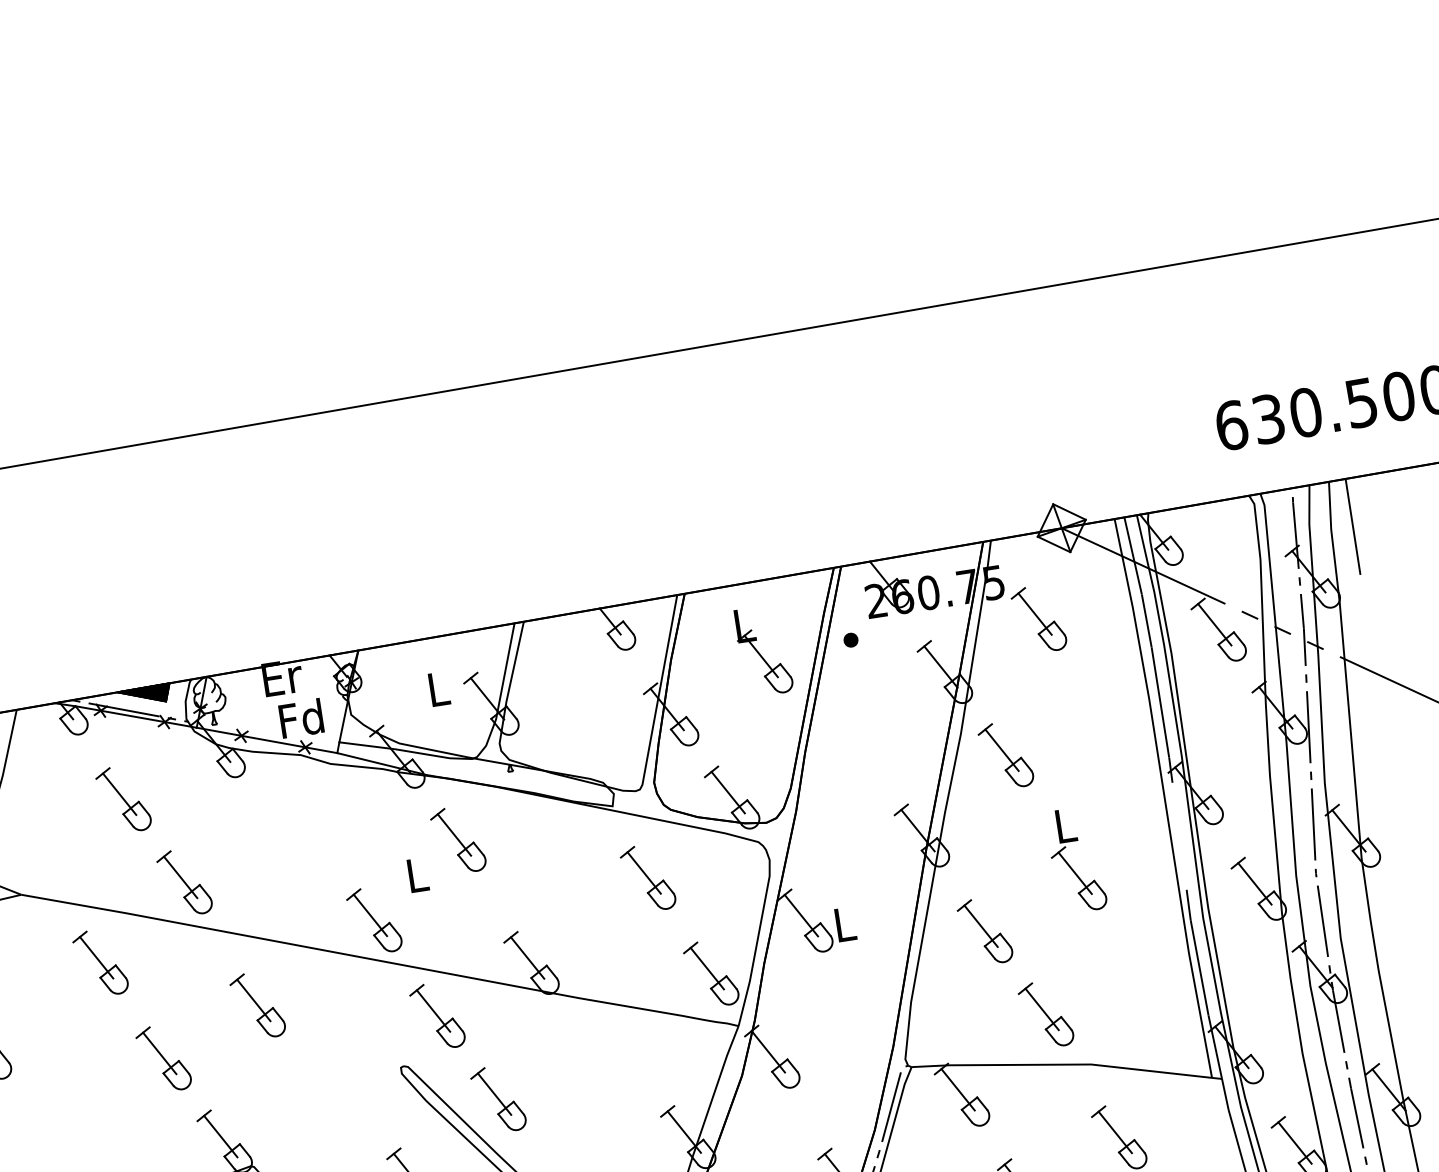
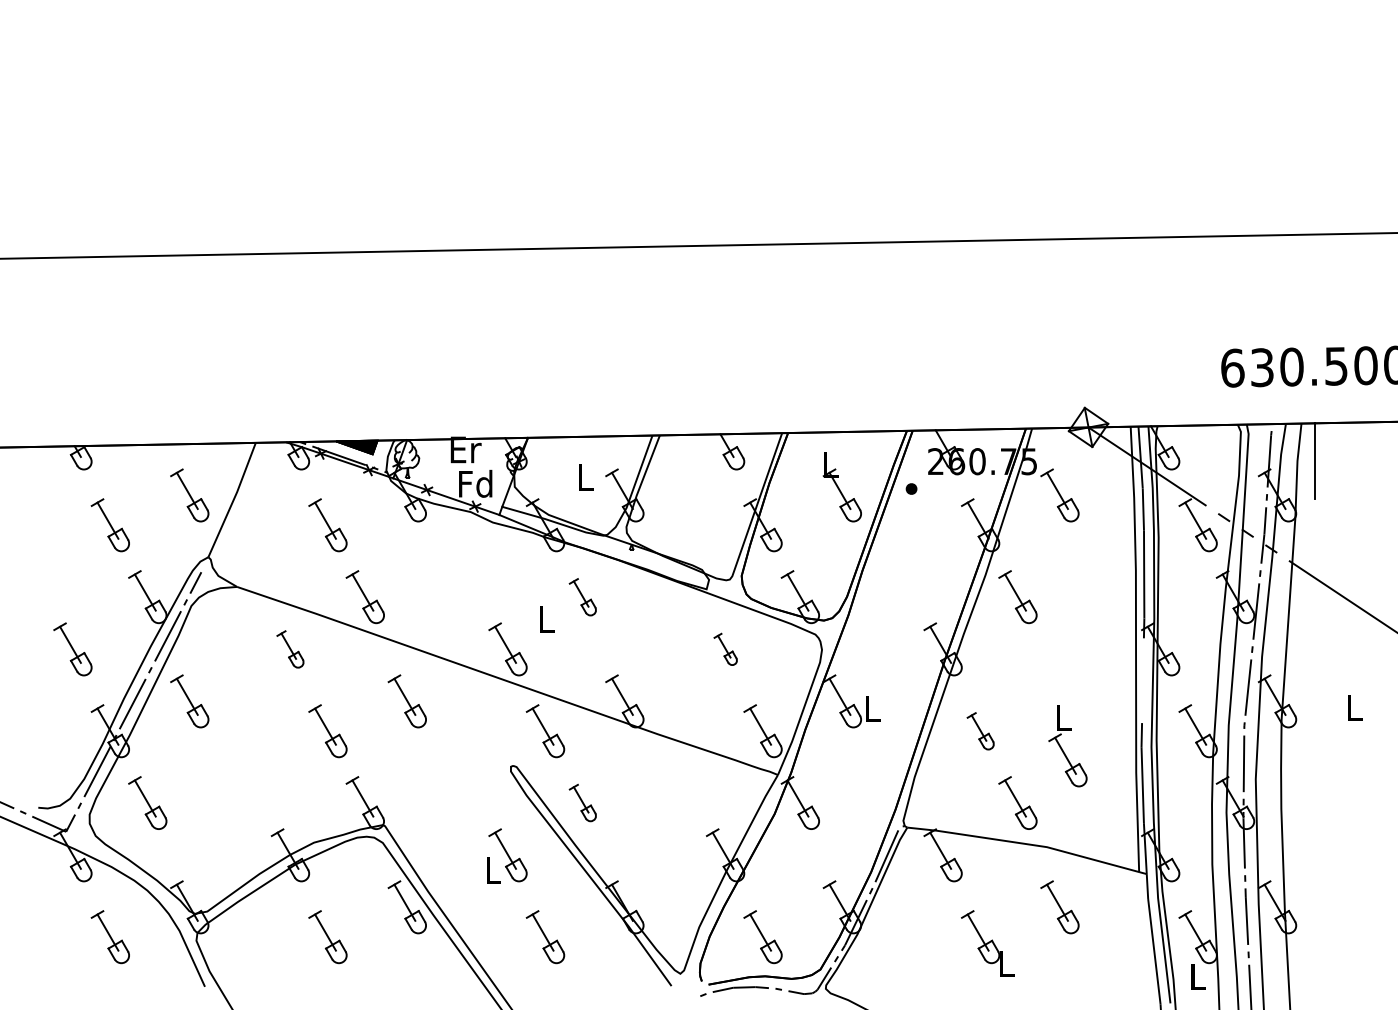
part: (458, 840) -> (582, 597), size x0.7
part: (1075, 861) -> (1067, 746), moved
part: (648, 878) -> (725, 649), size x0.6
part: (984, 931) -> (980, 731), size x0.7
part: (100, 963) -> (290, 649), size x0.7
part: (497, 1098) -> (582, 802), size x0.7

